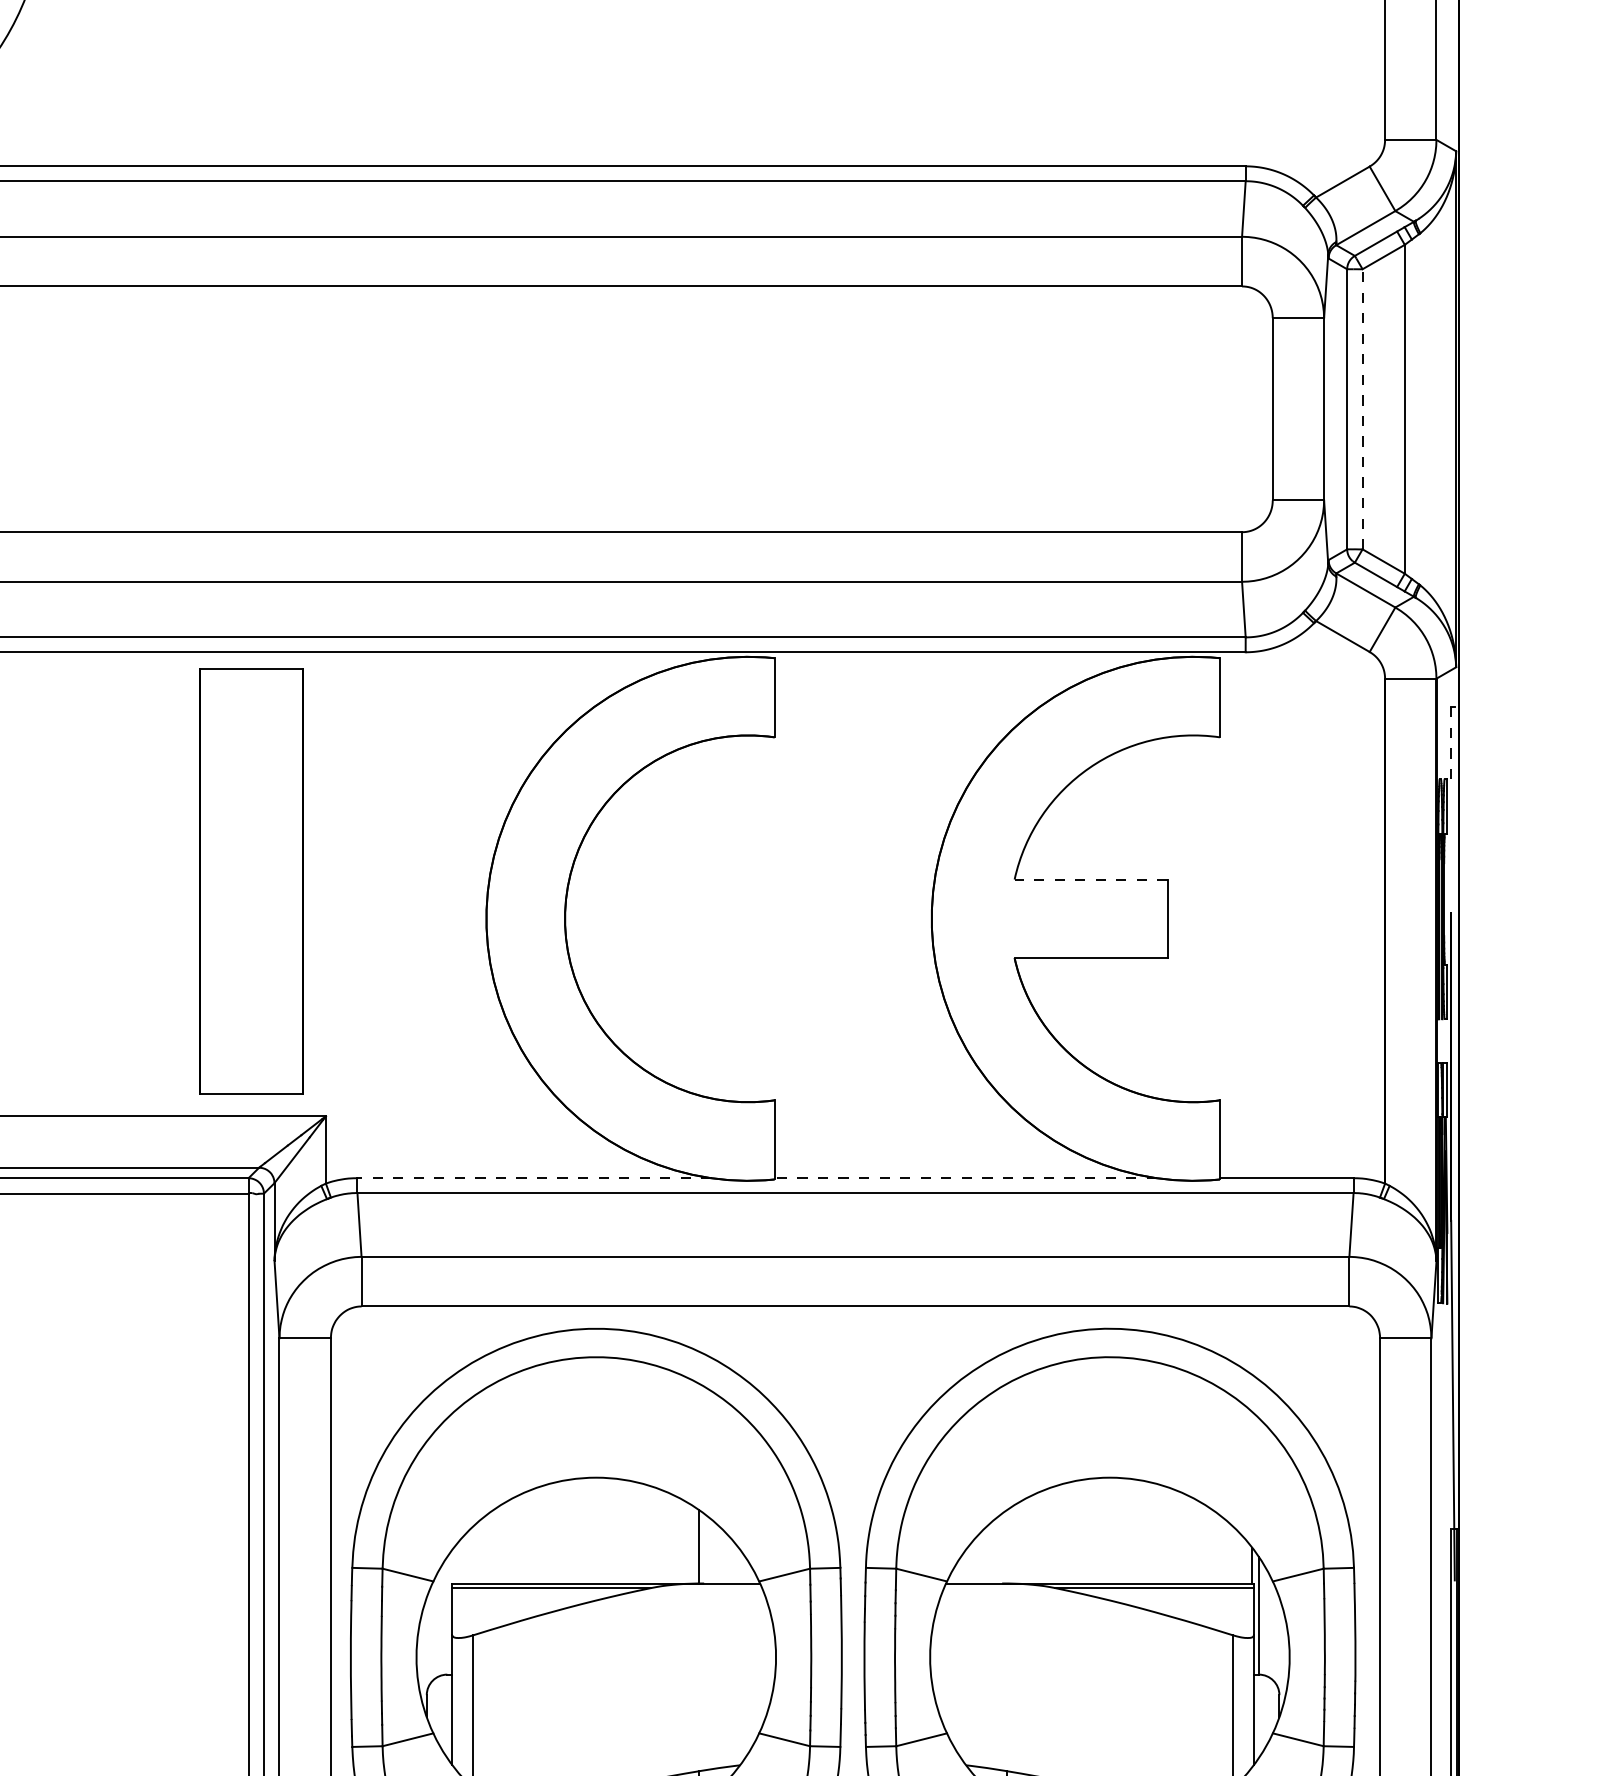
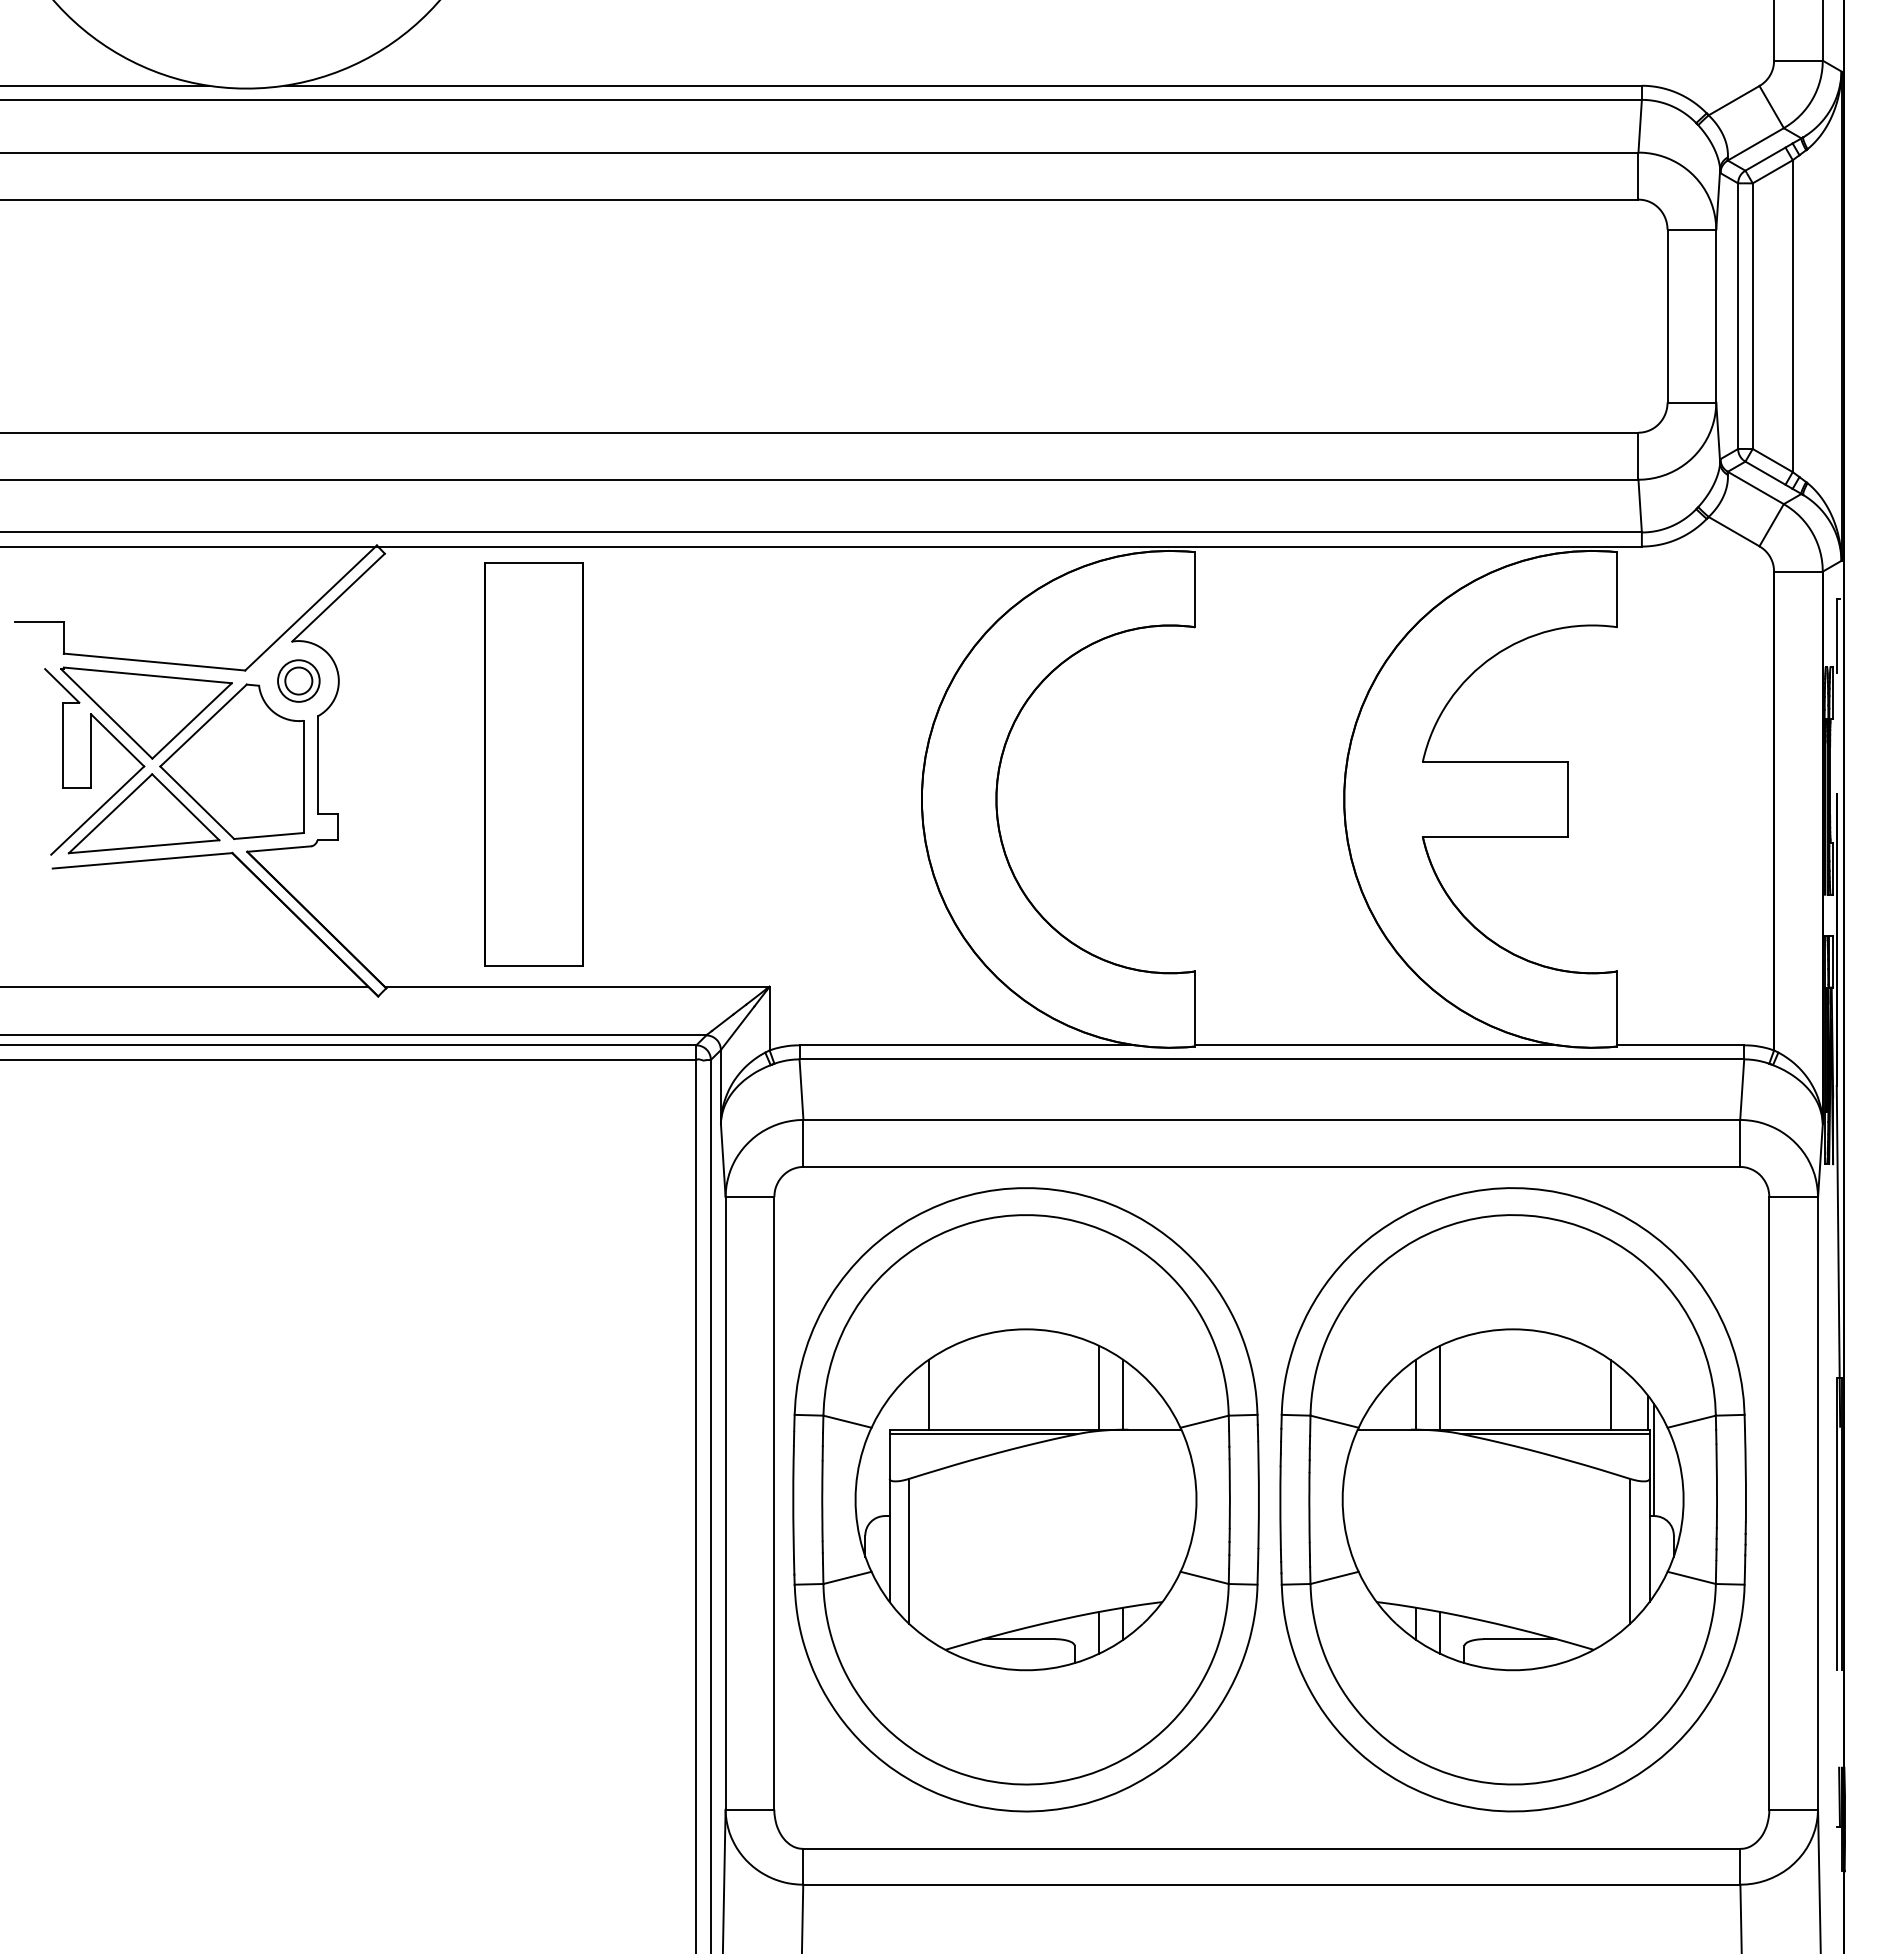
line: (1362, 409) -> (1752, 316), dashed -> solid
line: (1450, 747) -> (1836, 636), dashed -> solid
line: (1091, 879) -> (1495, 762), dashed -> solid
part: (250, 882) -> (533, 764), moved
line: (534, 1178) -> (967, 1045), dashed -> solid
line: (964, 1178) -> (1375, 1045), dashed -> solid
line: (673, 1539) -> (1099, 1387), added
line: (1033, 1539) -> (1440, 1387), added
line: (493, 1546) -> (928, 1394), added
line: (1006, 1546) -> (1415, 1394), added
line: (1212, 1546) -> (1610, 1394), added

